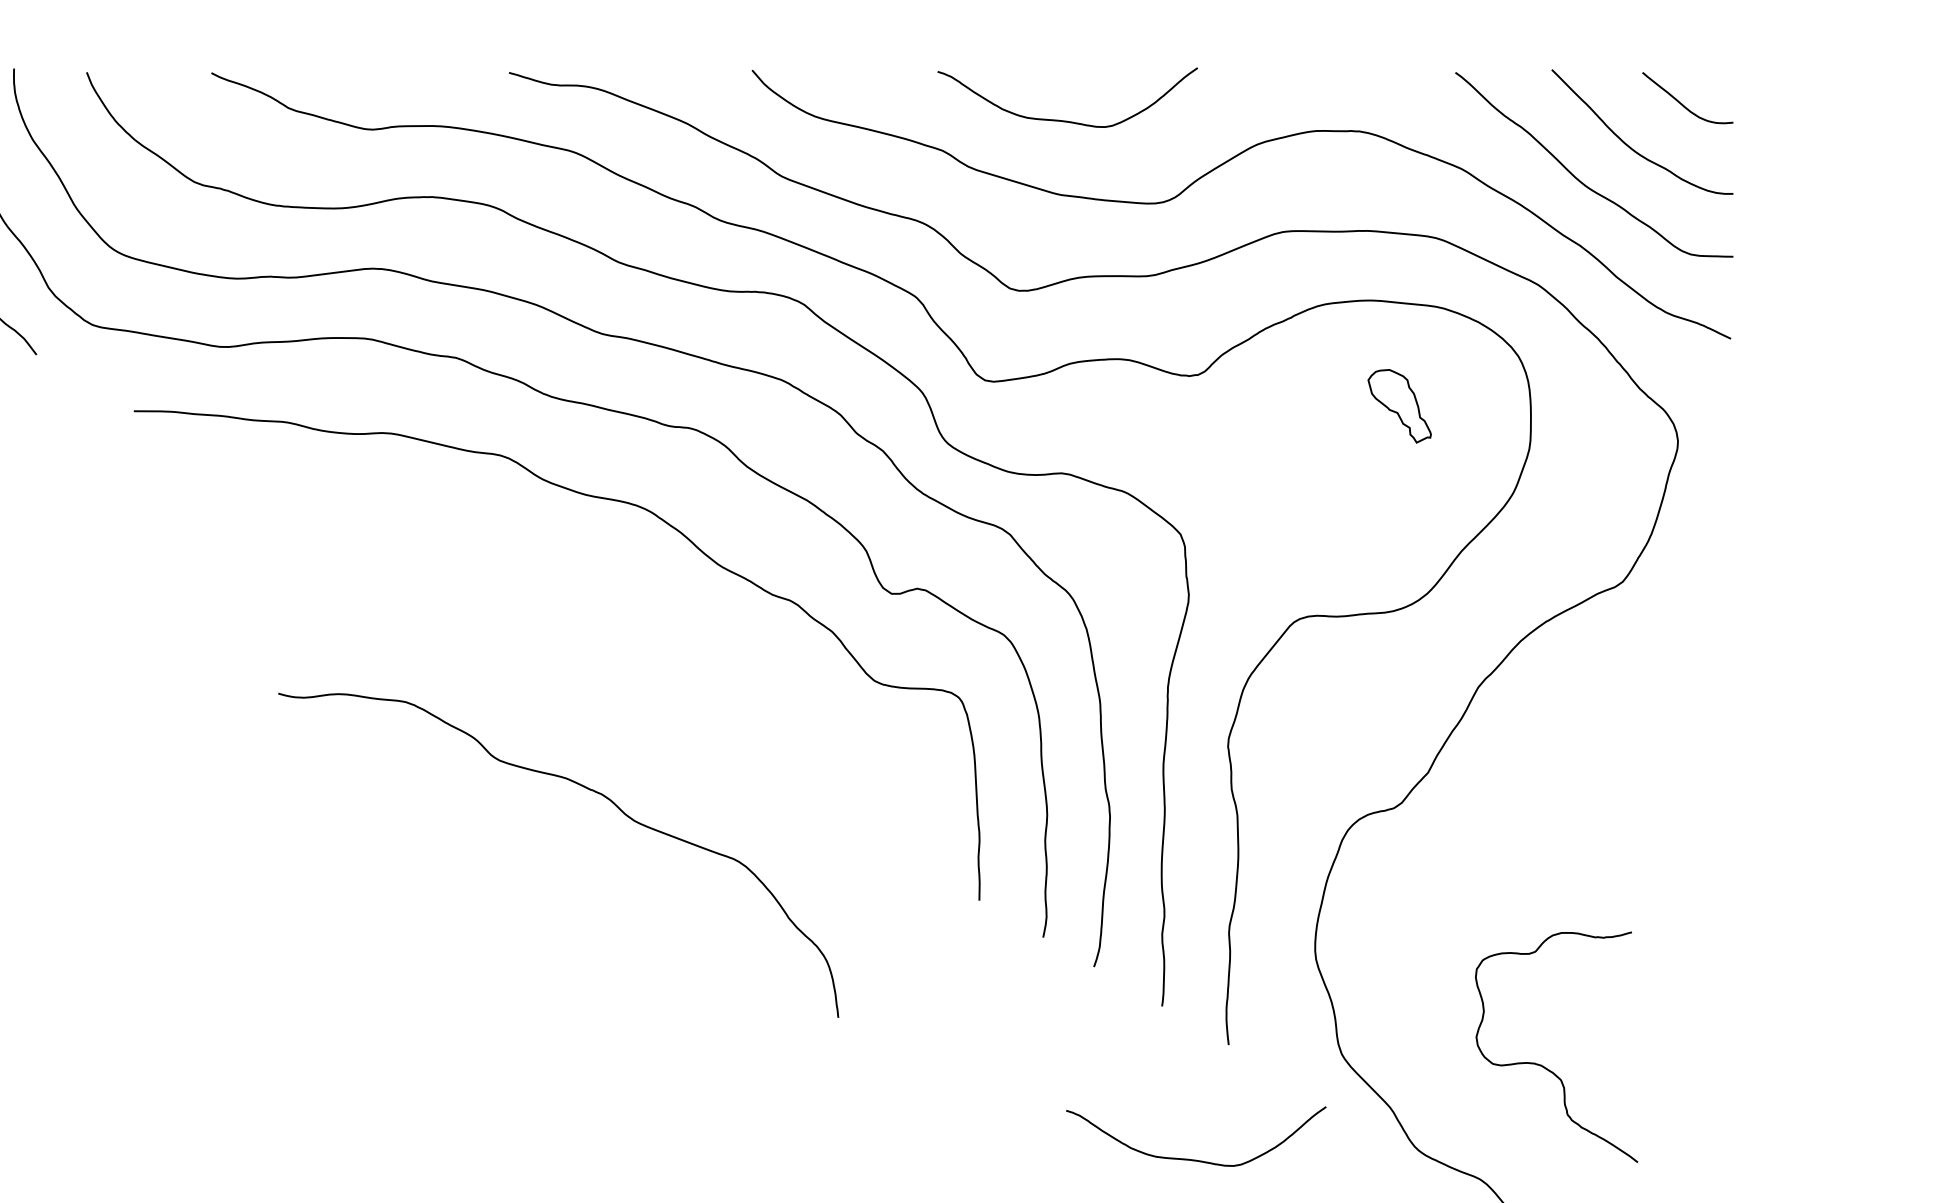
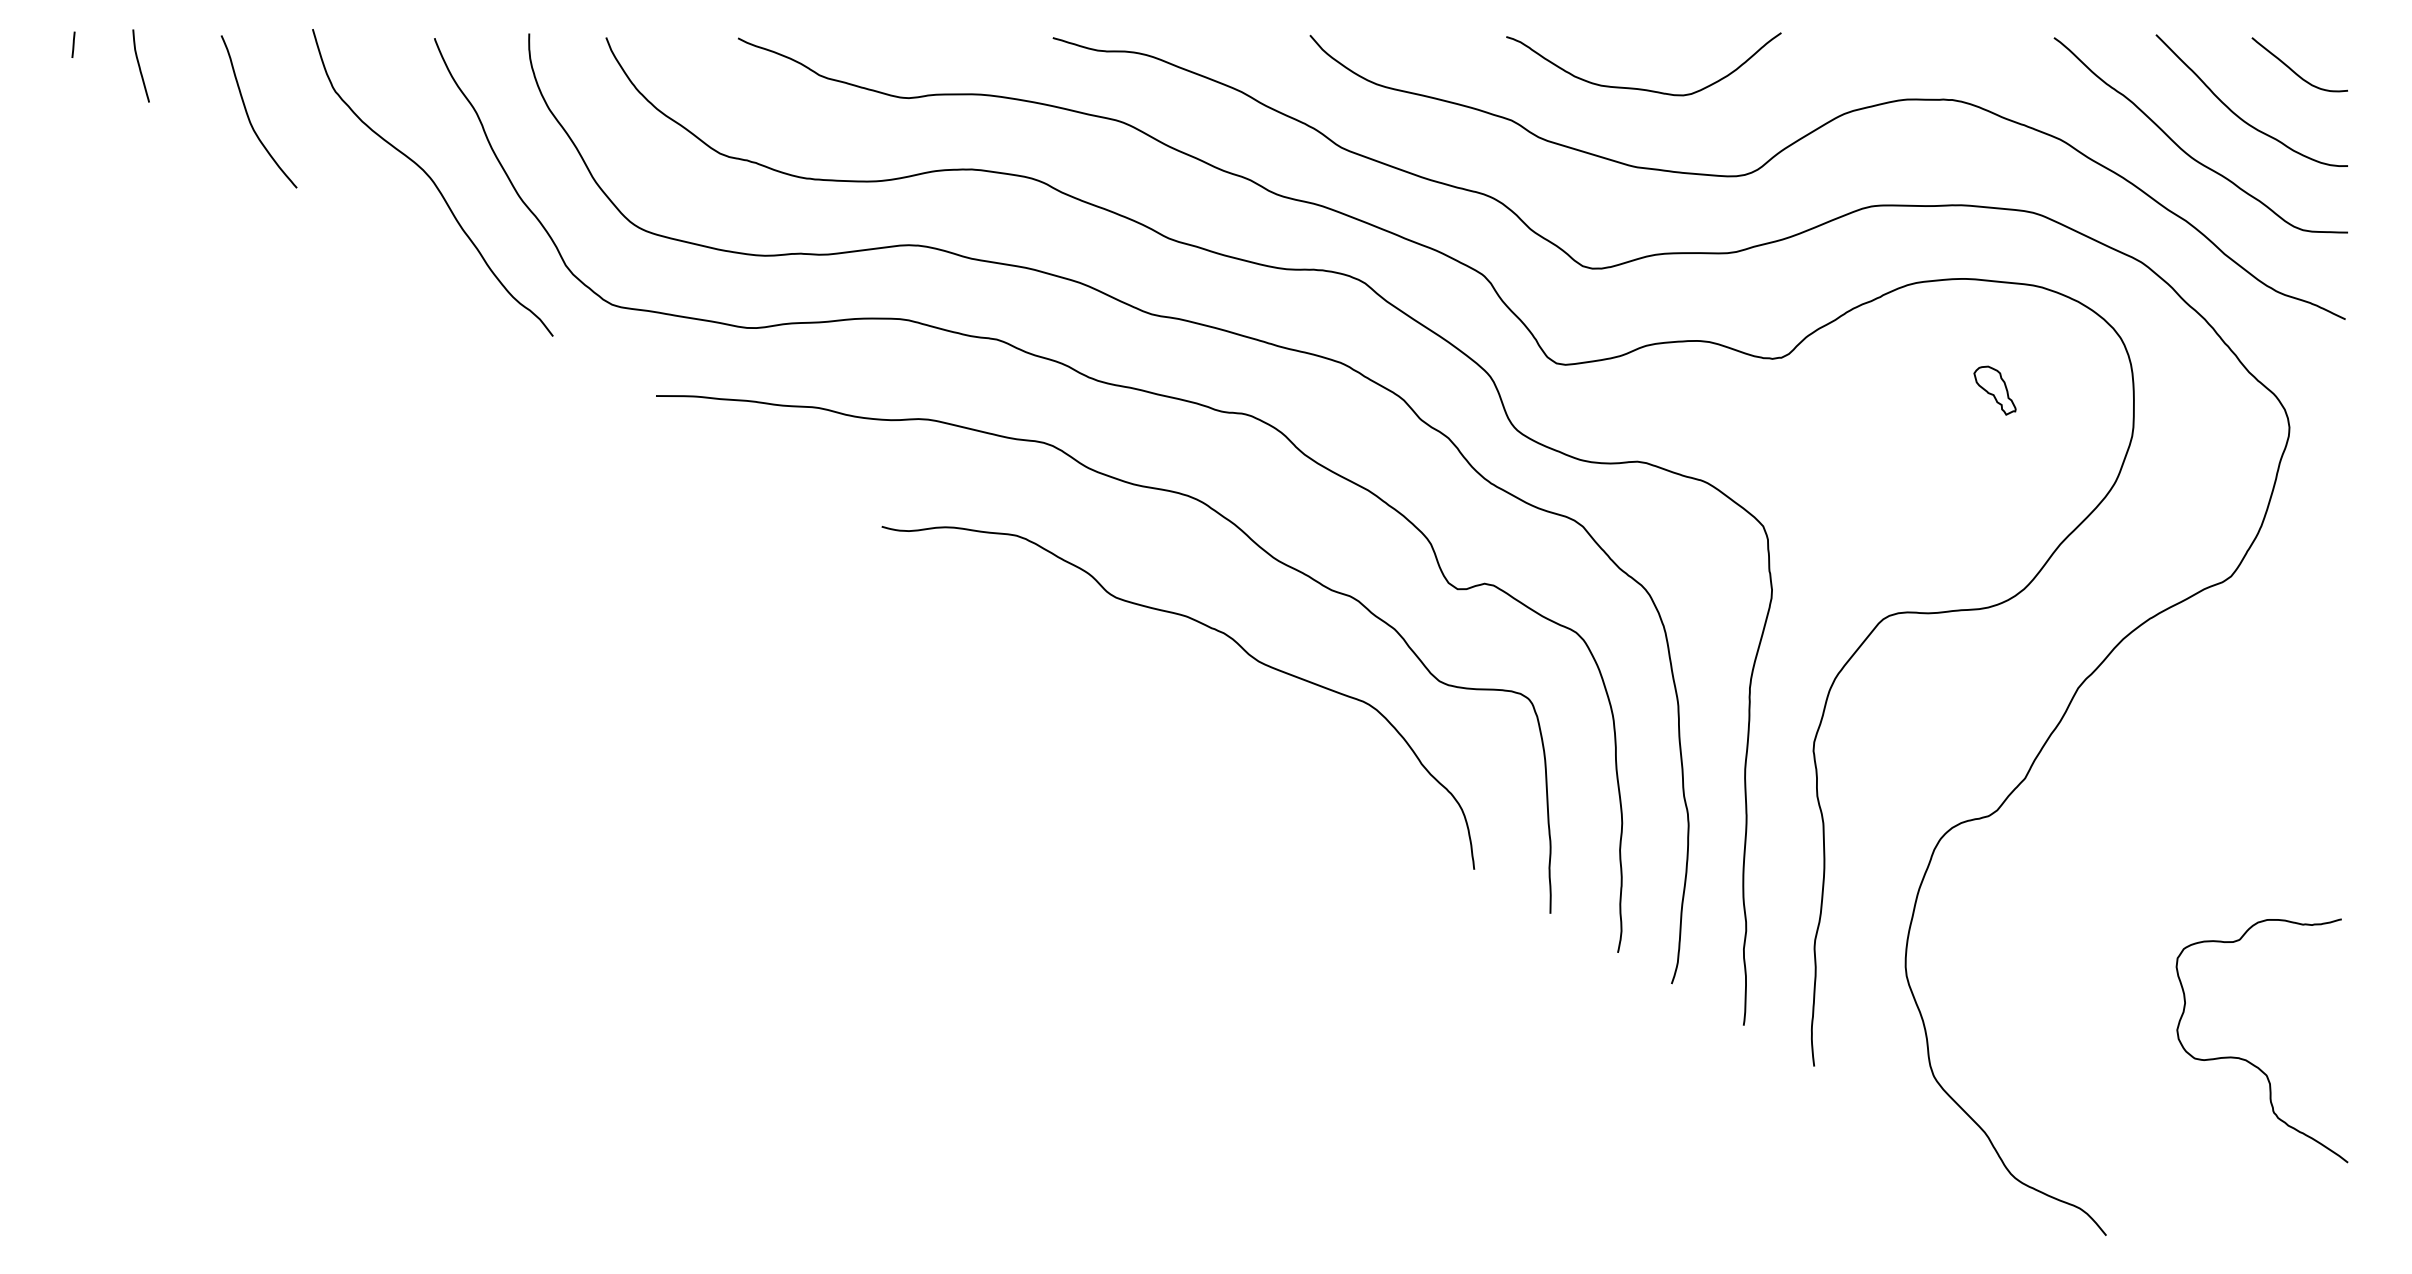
part: (1399, 406) -> (1994, 390), size x0.62
curve: (589, 790) -> (1211, 629), moved
curve: (1543, 1065) -> (2248, 1060), moved
curve: (1194, 1159) -> (1778, 1187), removed

